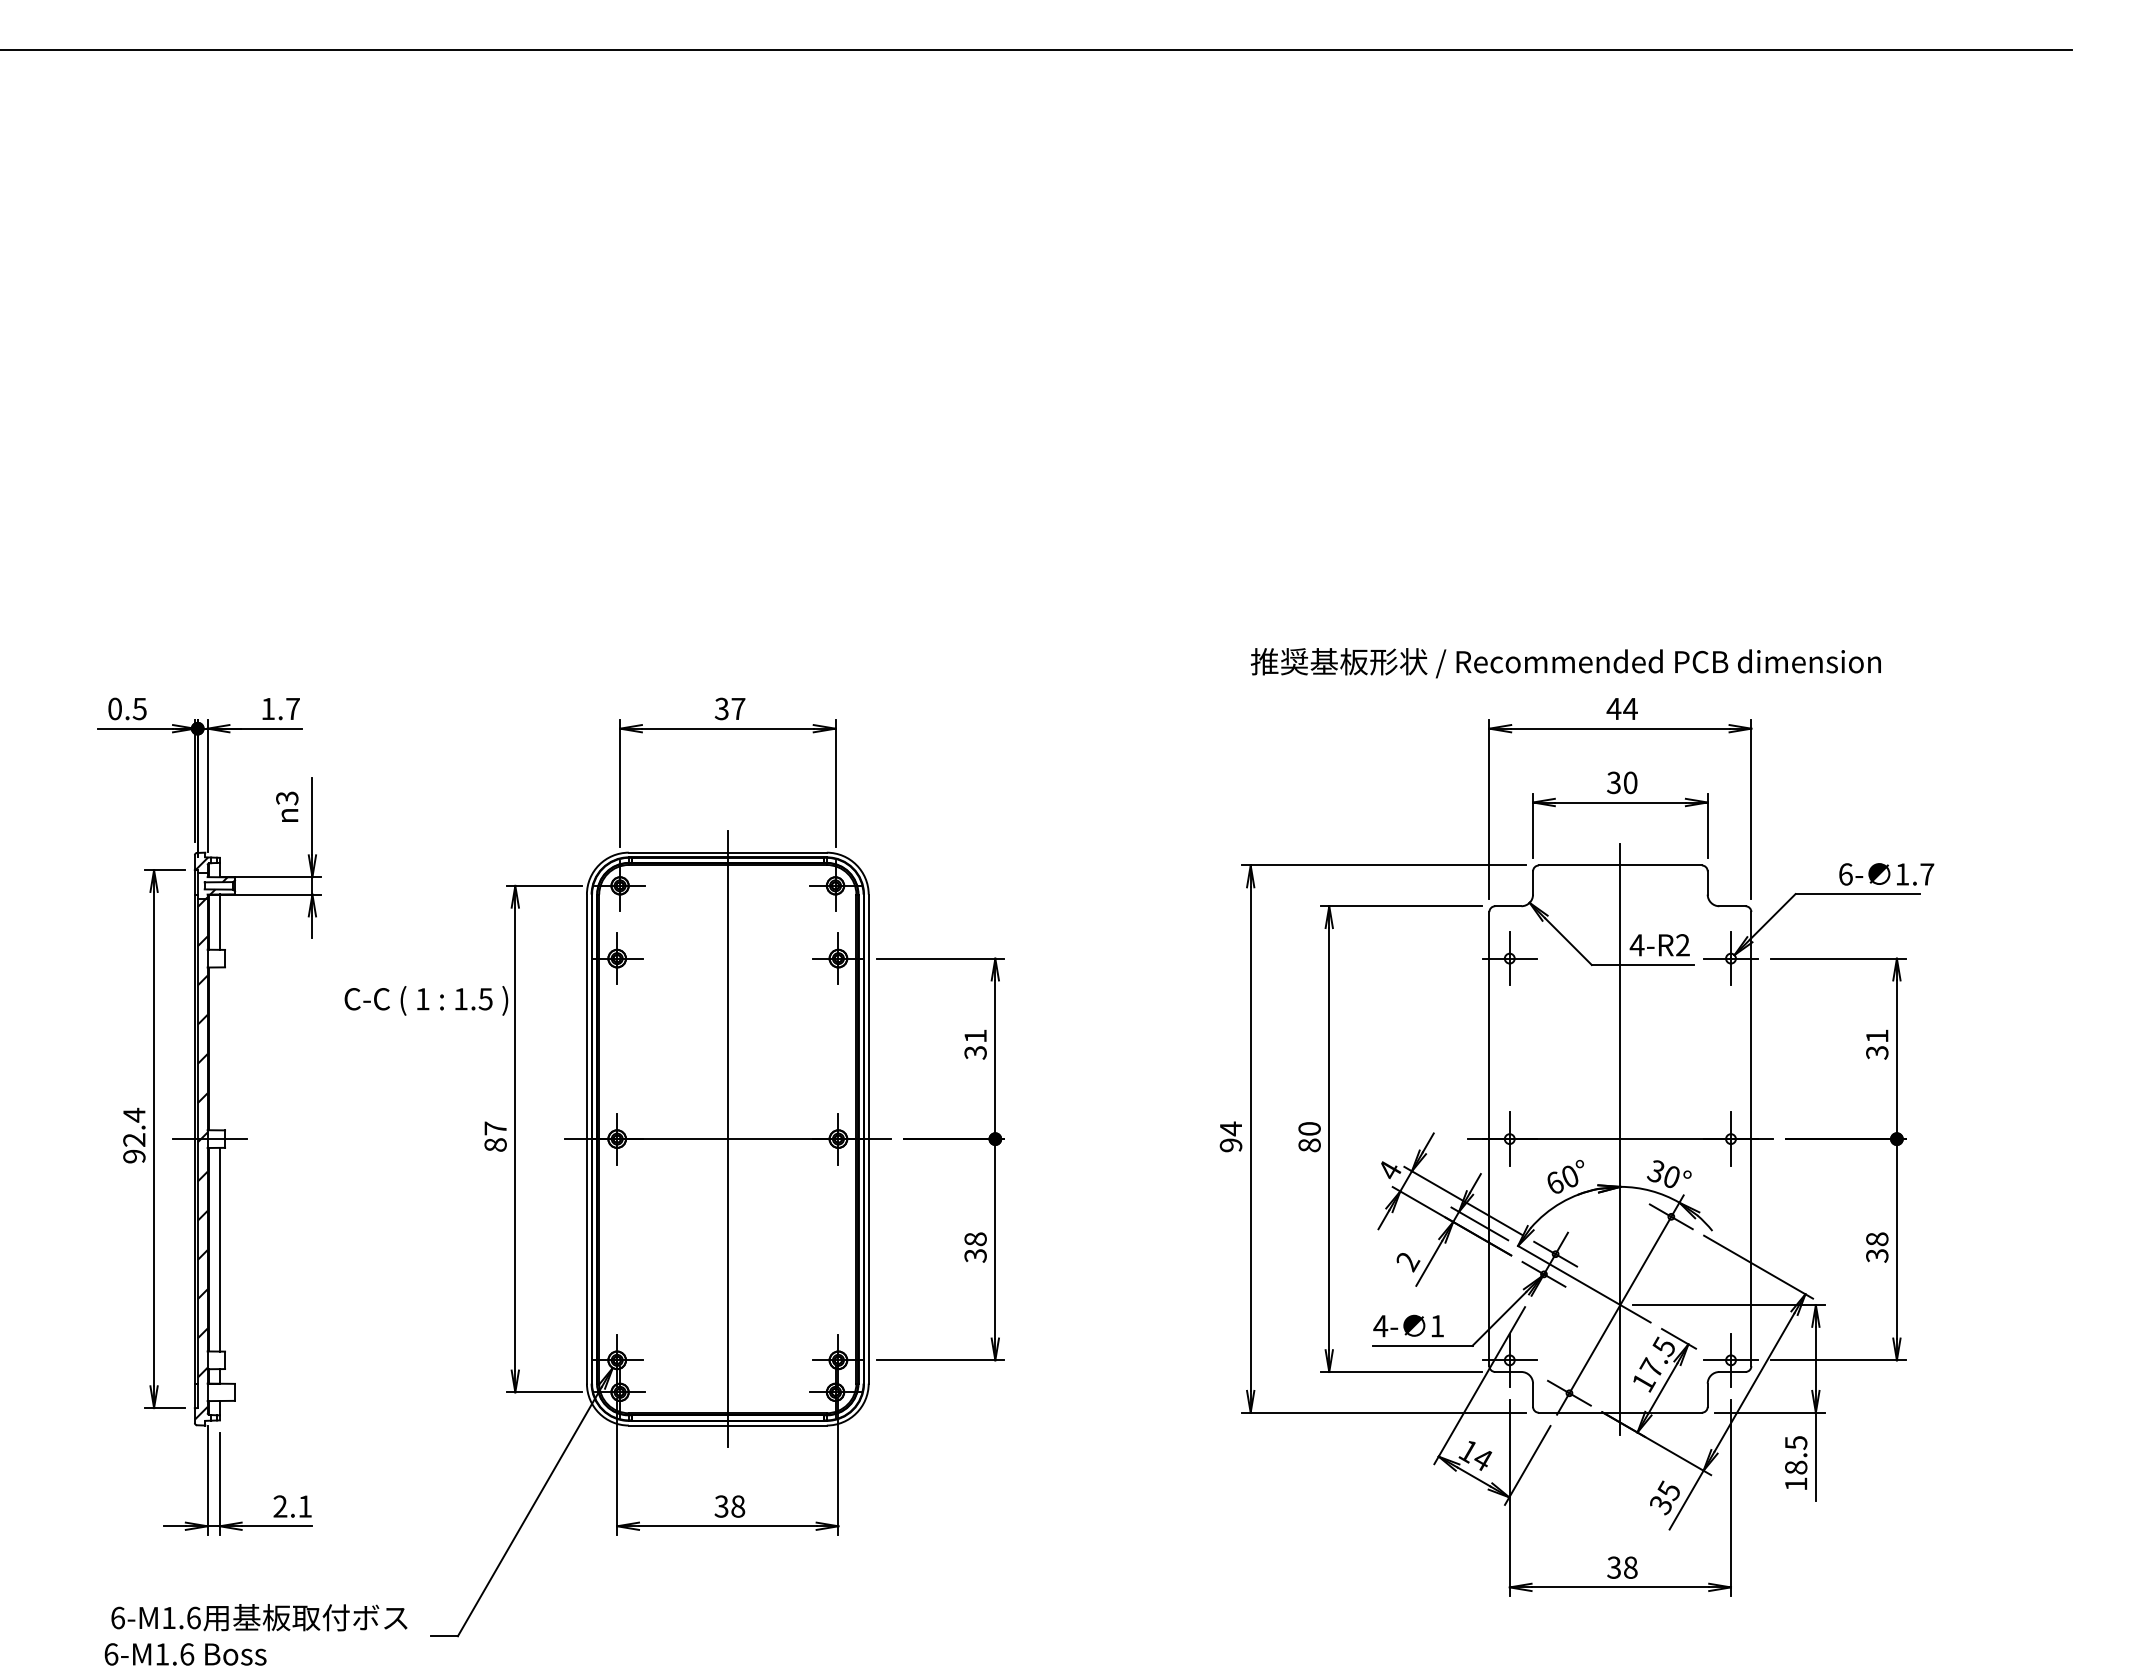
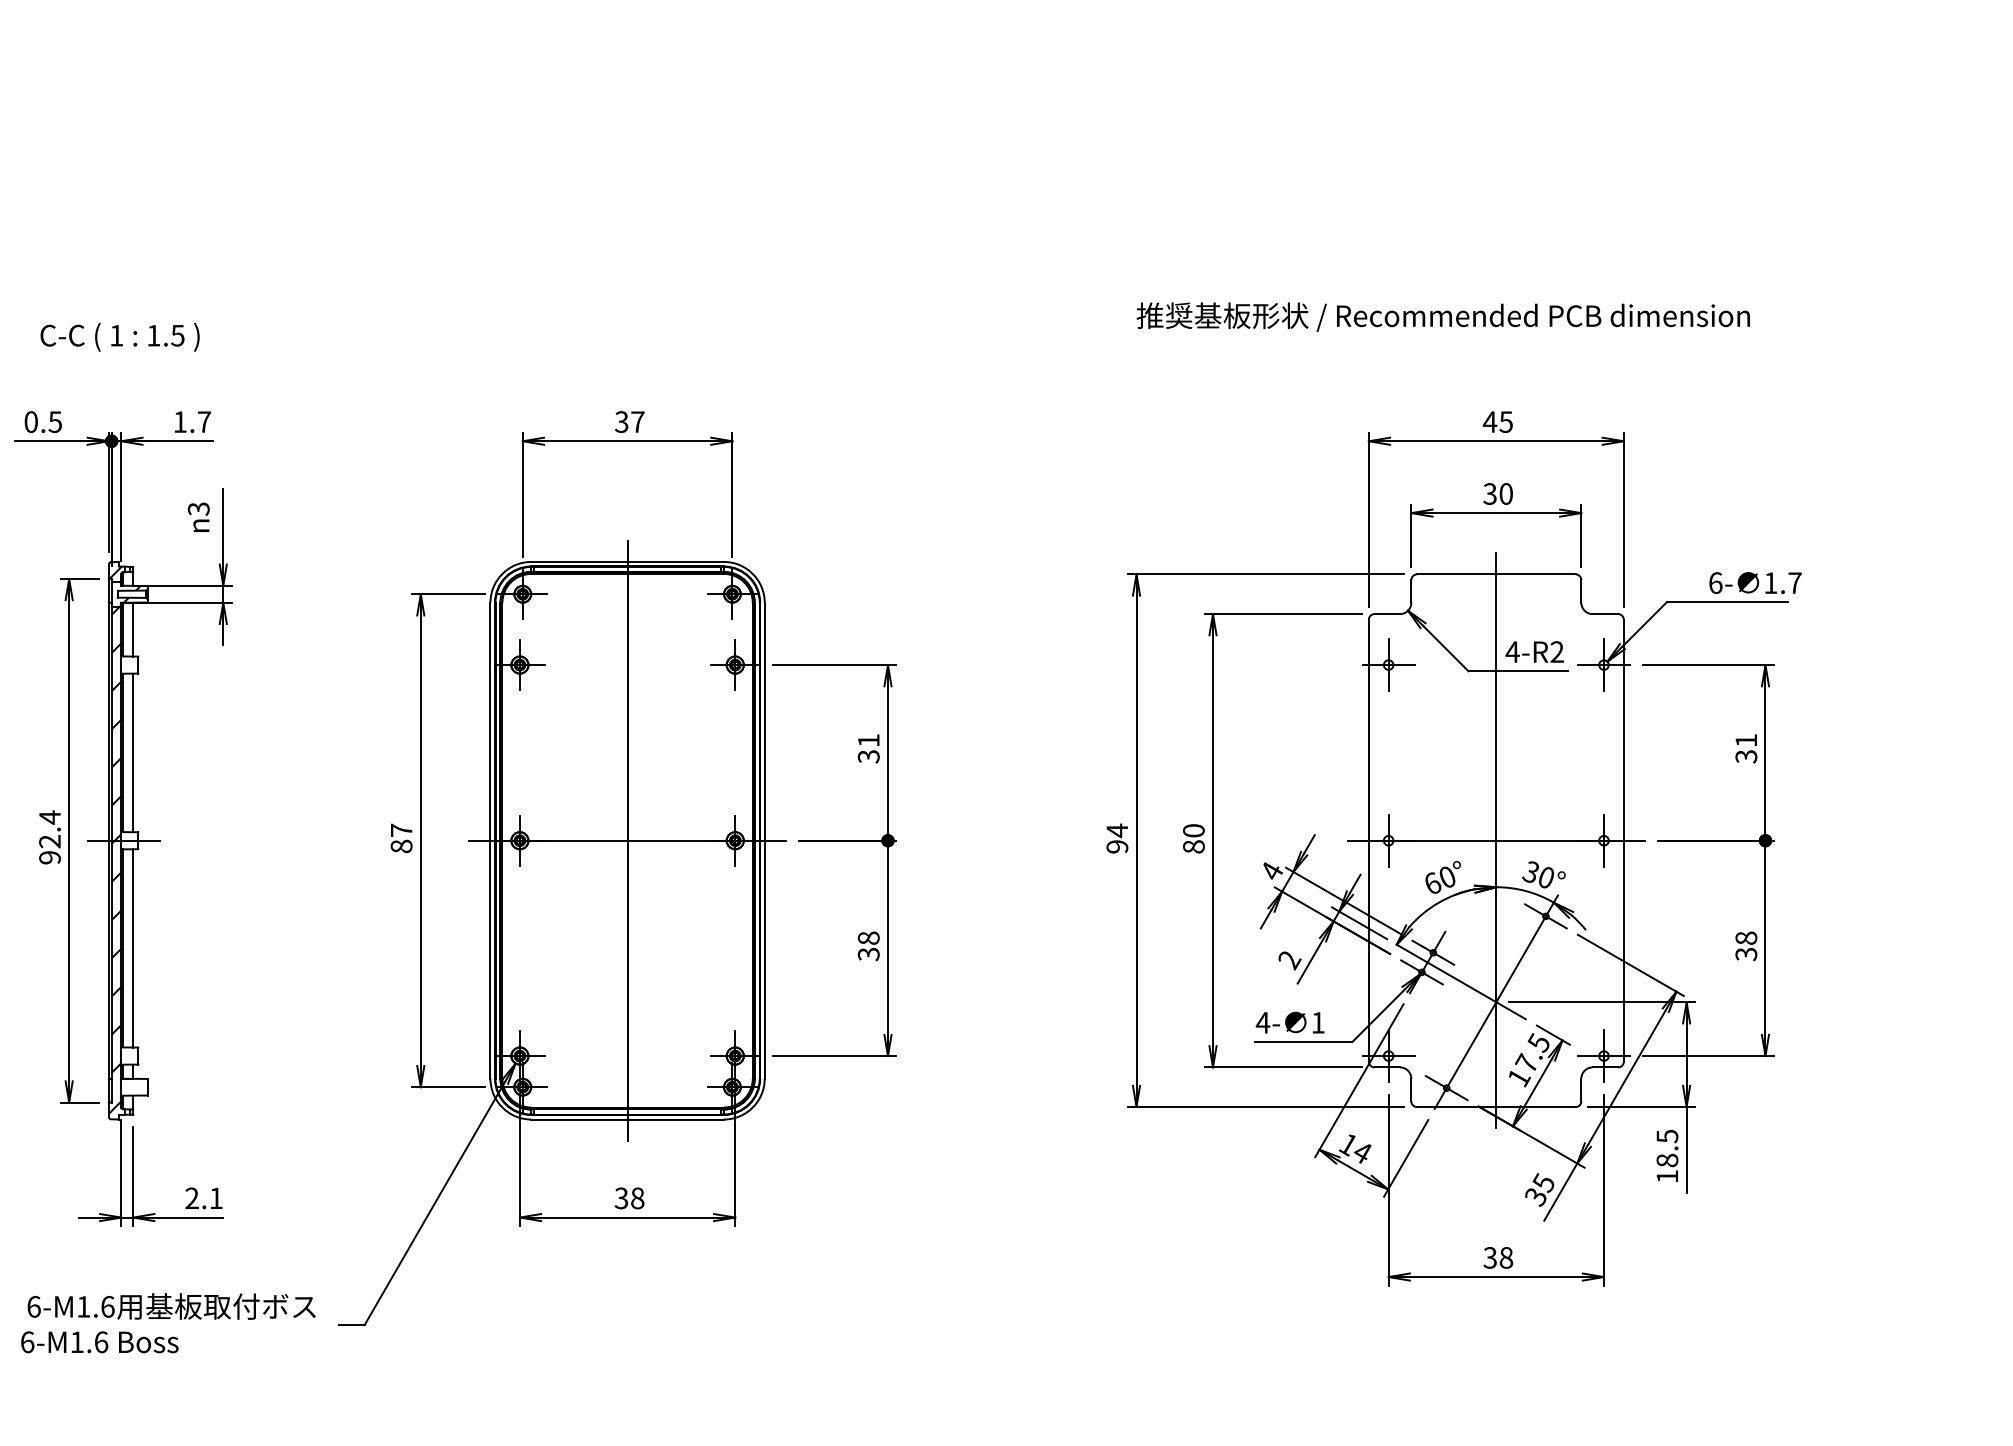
text: (1565, 663) -> (1442, 317), moved
text: (1630, 709) -> (1506, 422), 44 -> 45
text: (426, 1000) -> (120, 336), moved
line: (219, 1048) -> (132, 752), added

